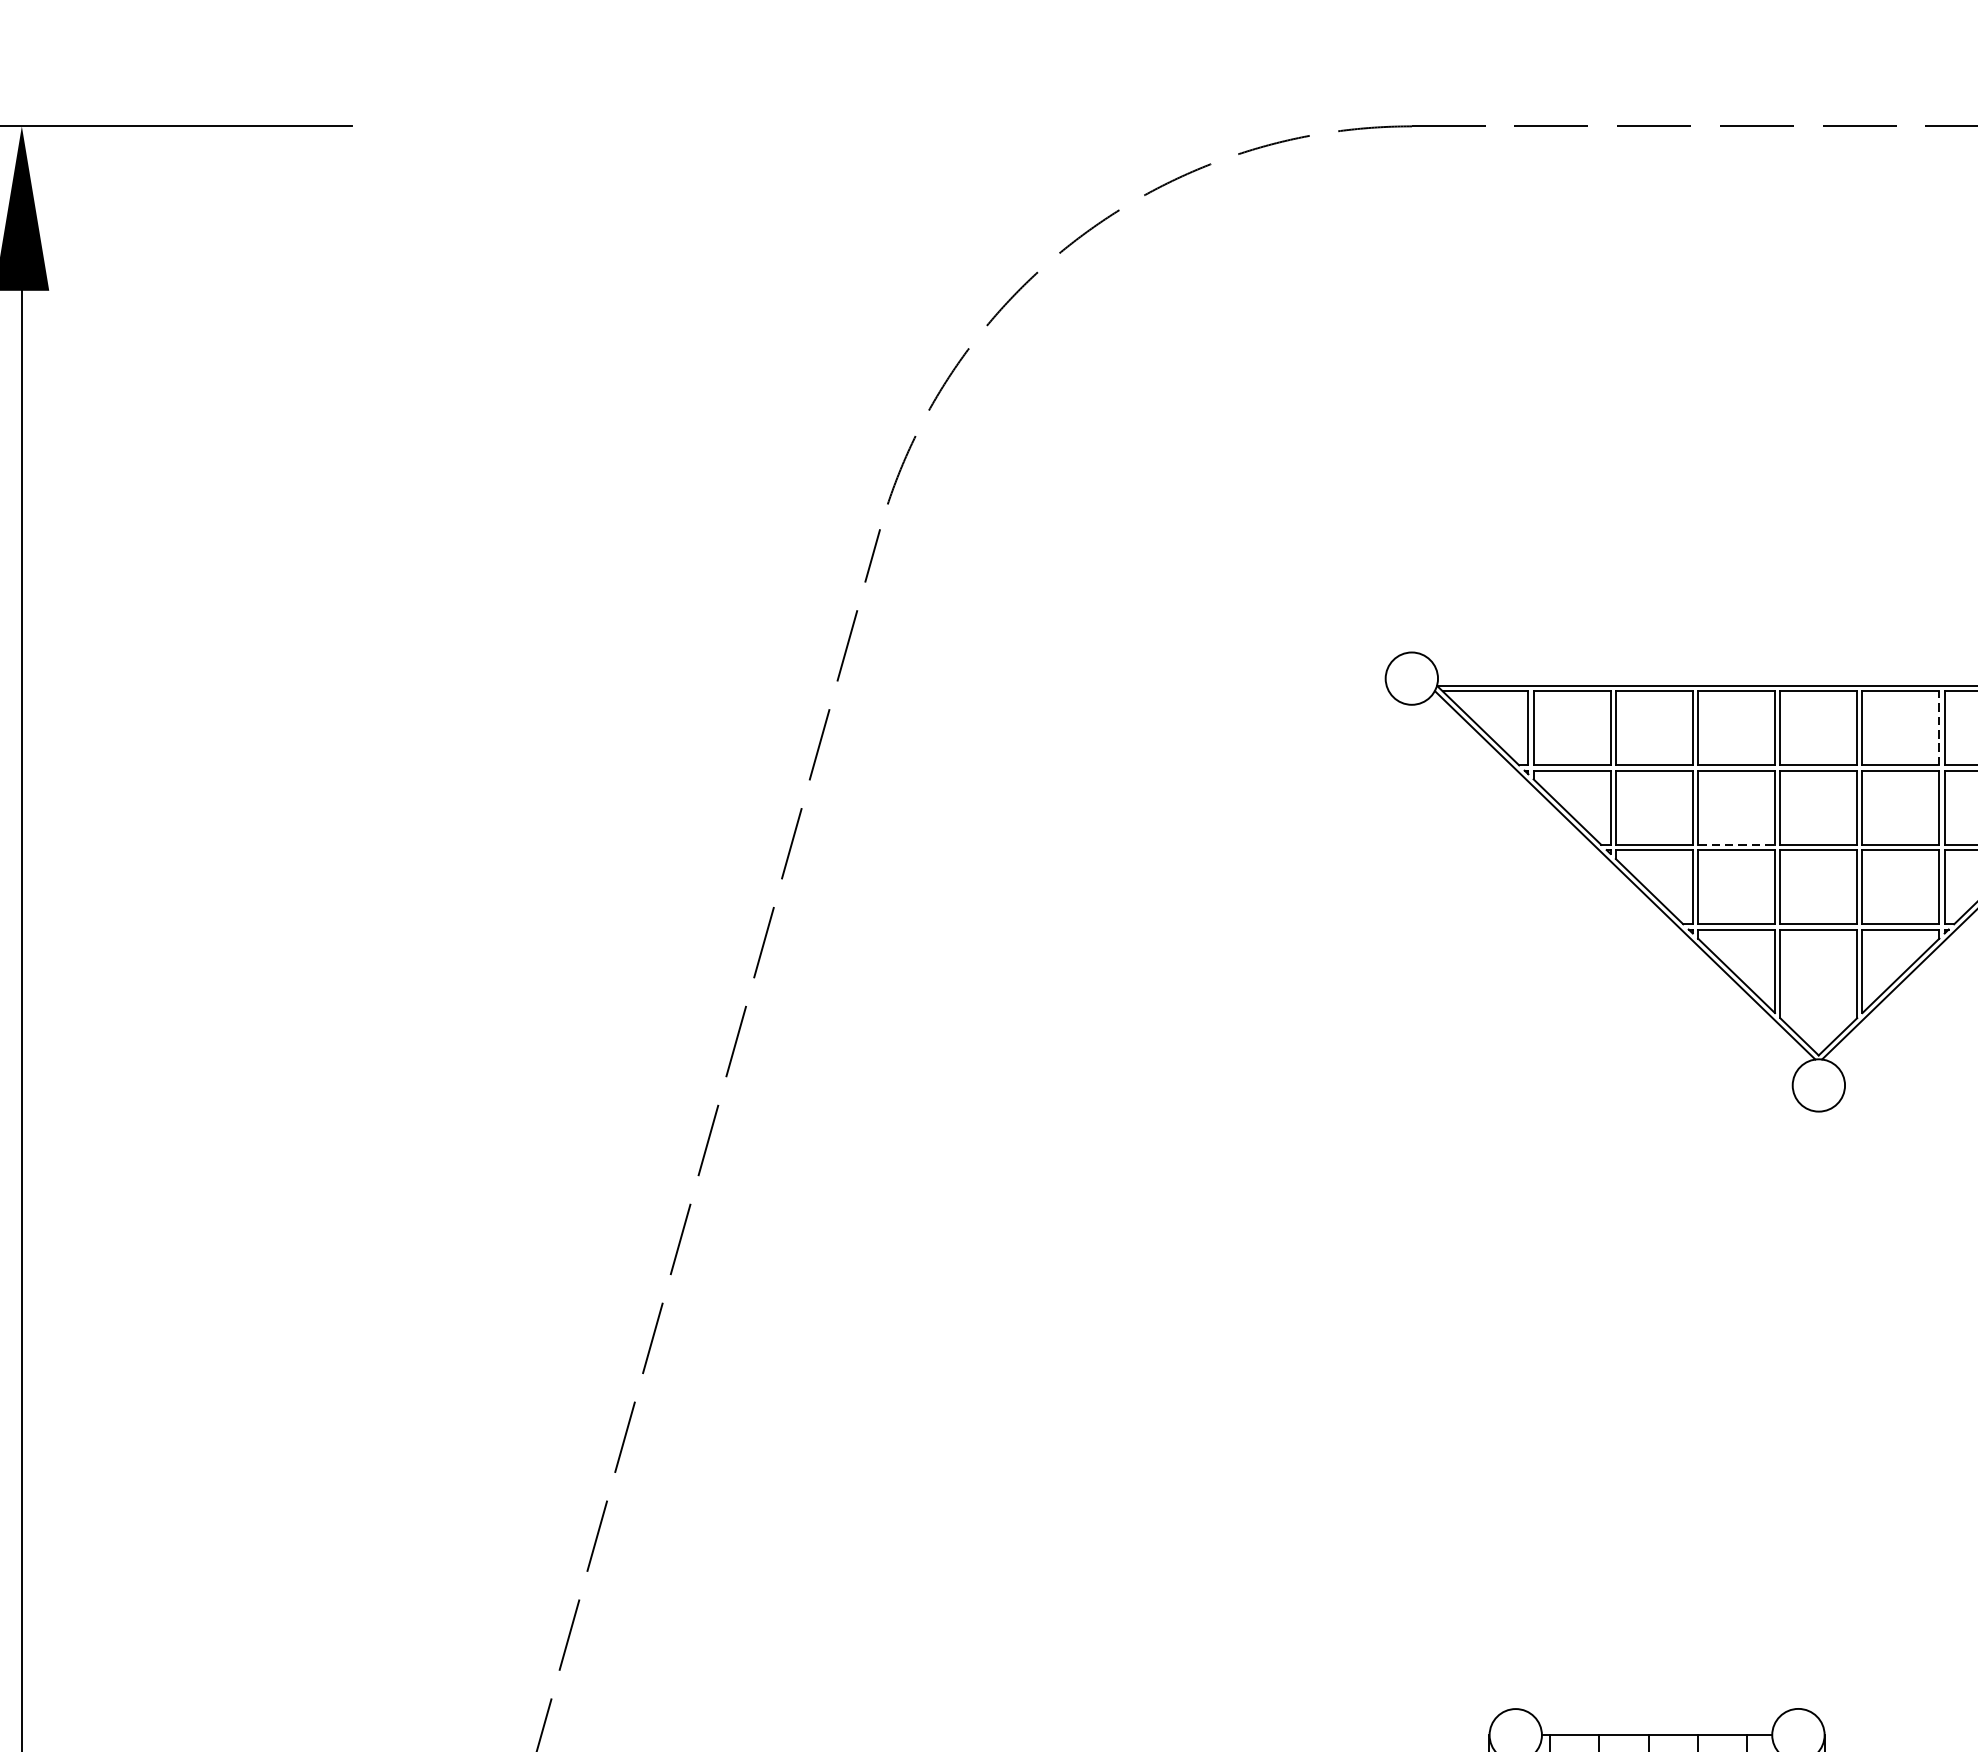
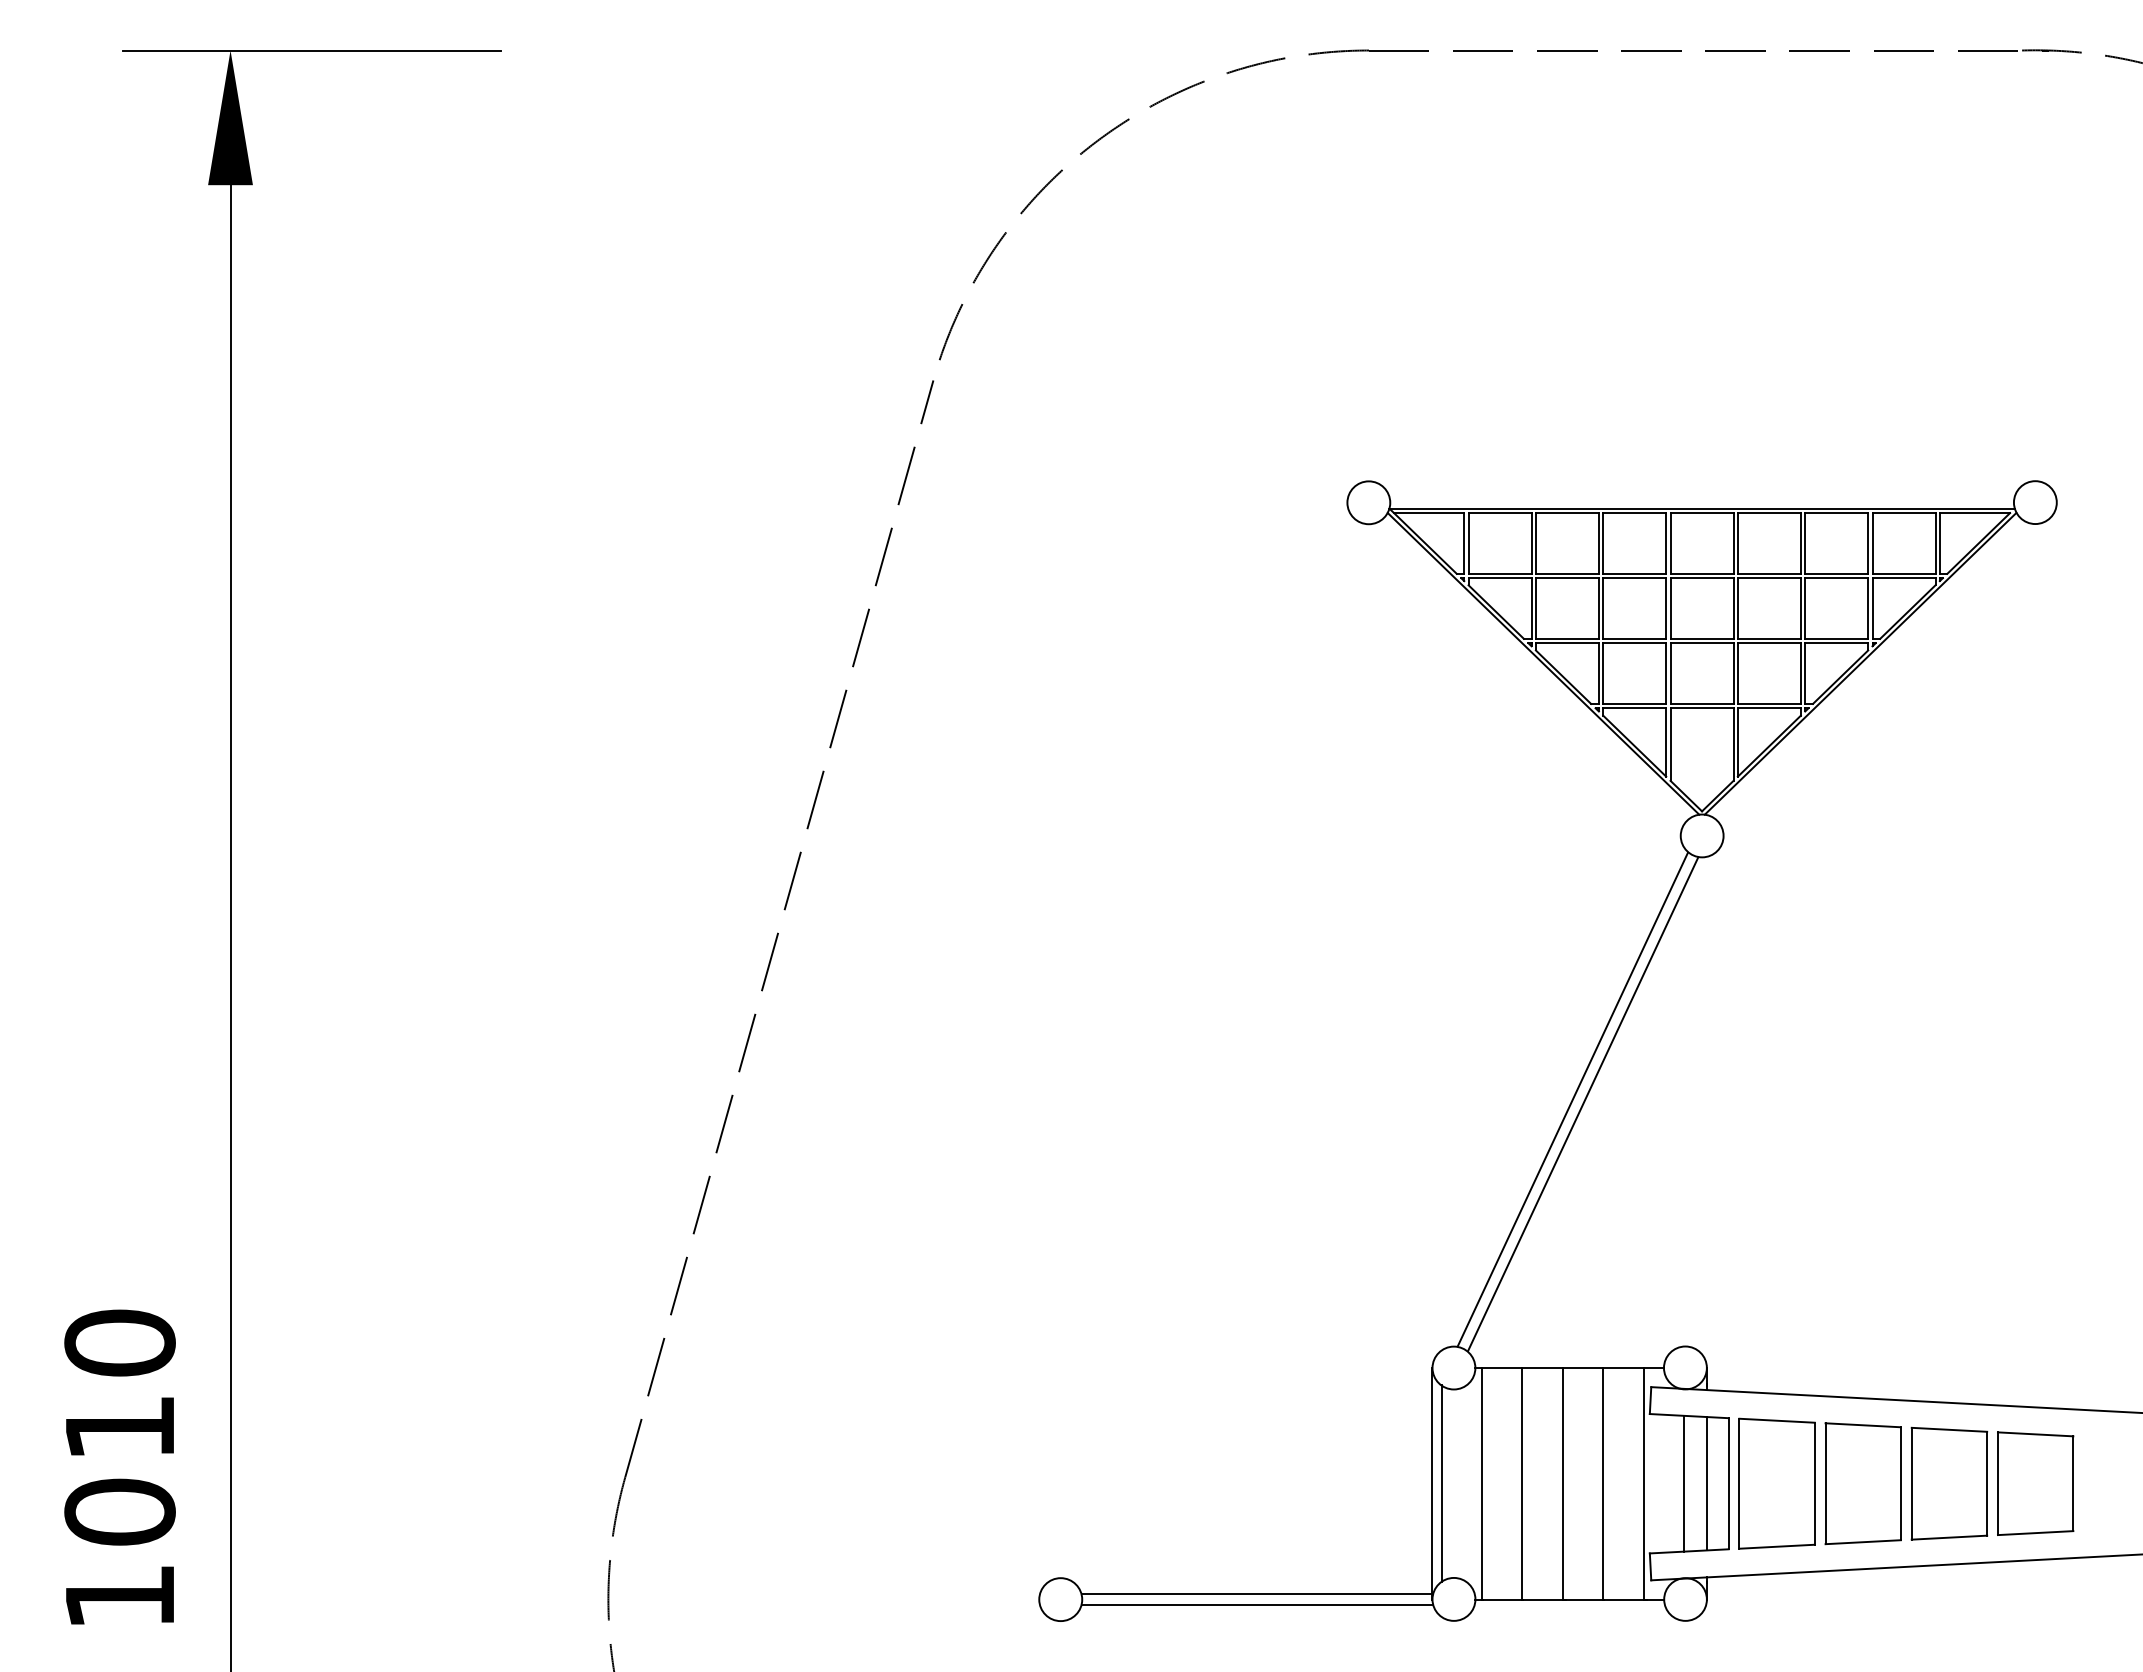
line: (1938, 727) -> (1800, 542), dashed -> solid
line: (1736, 844) -> (1634, 638), dashed -> solid
line: (1660, 1407) -> (1572, 1099), added
line: (1673, 1413) -> (1583, 1104), added

